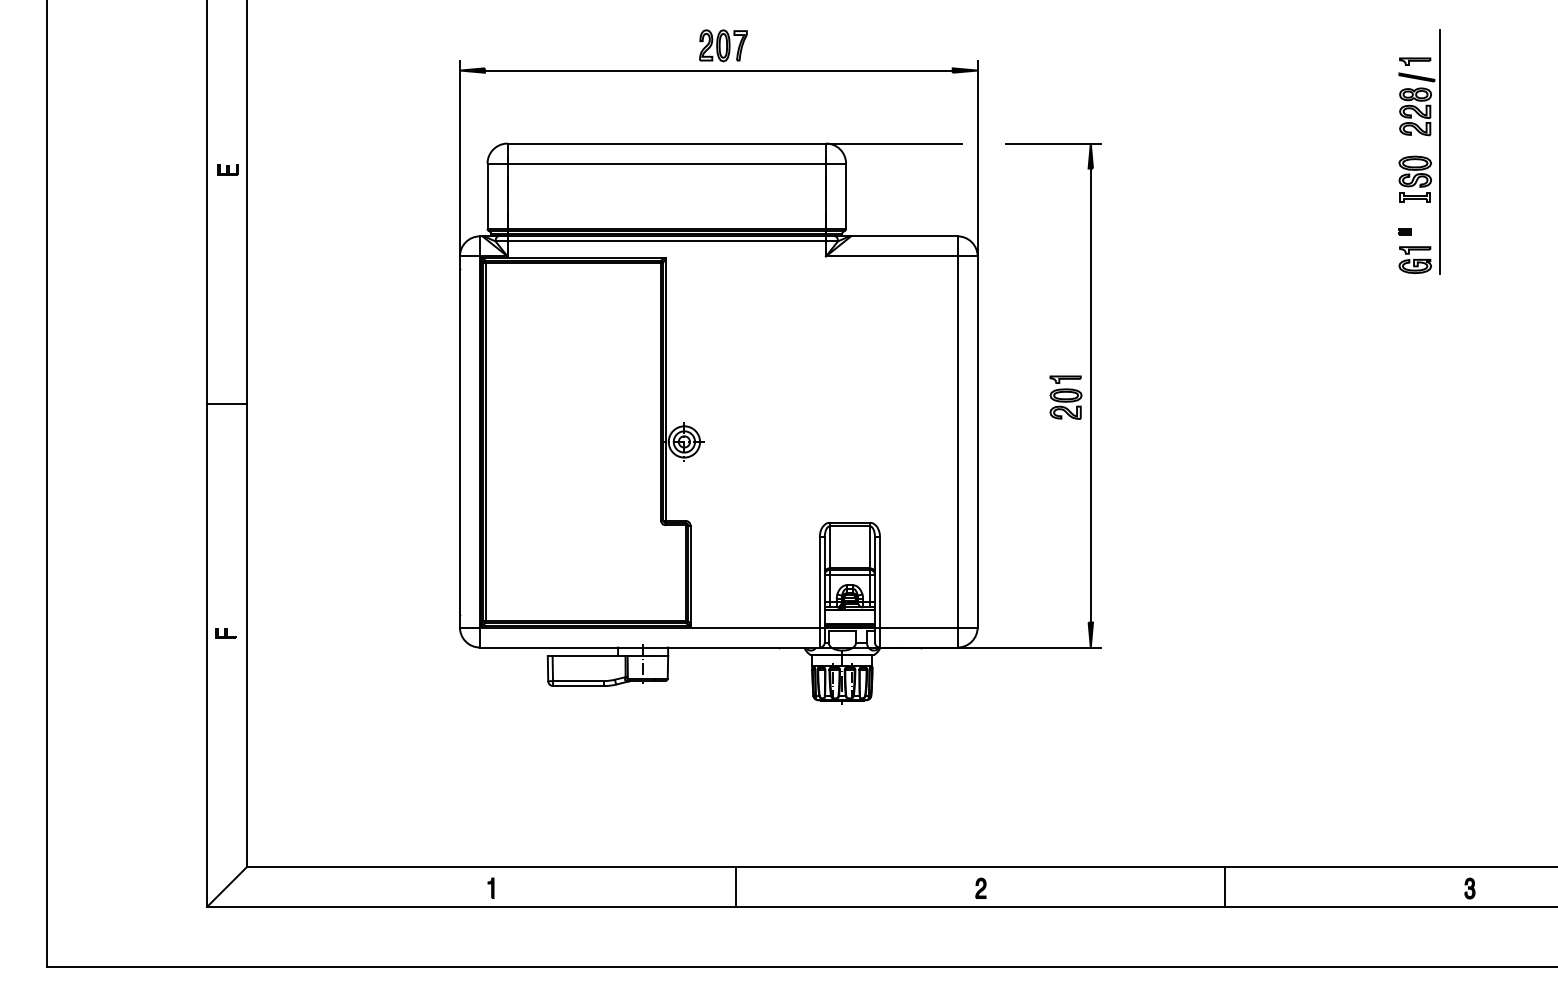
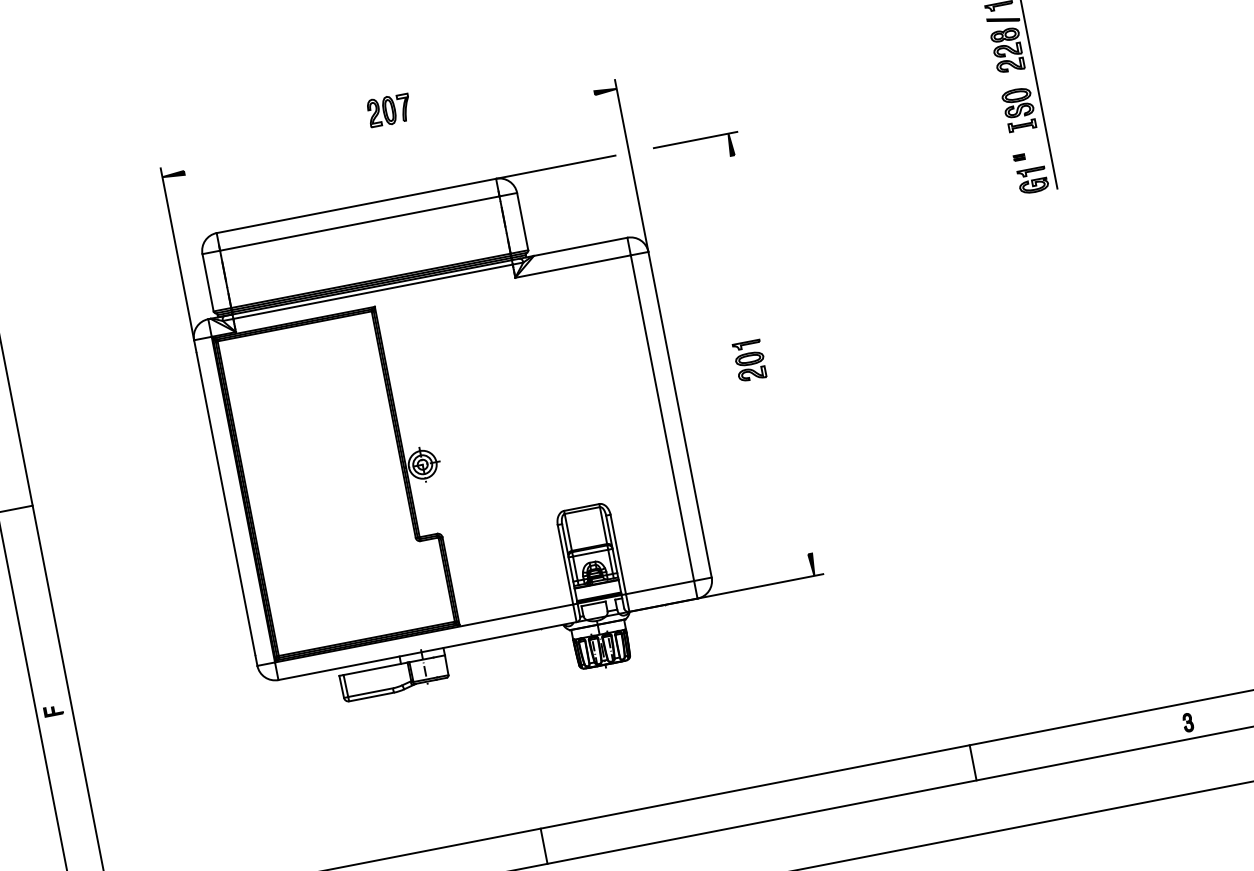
line: (718, 70) -> (389, 133), removed
line: (1090, 395) -> (771, 354), removed
part: (980, 887) -> (758, 805), removed

